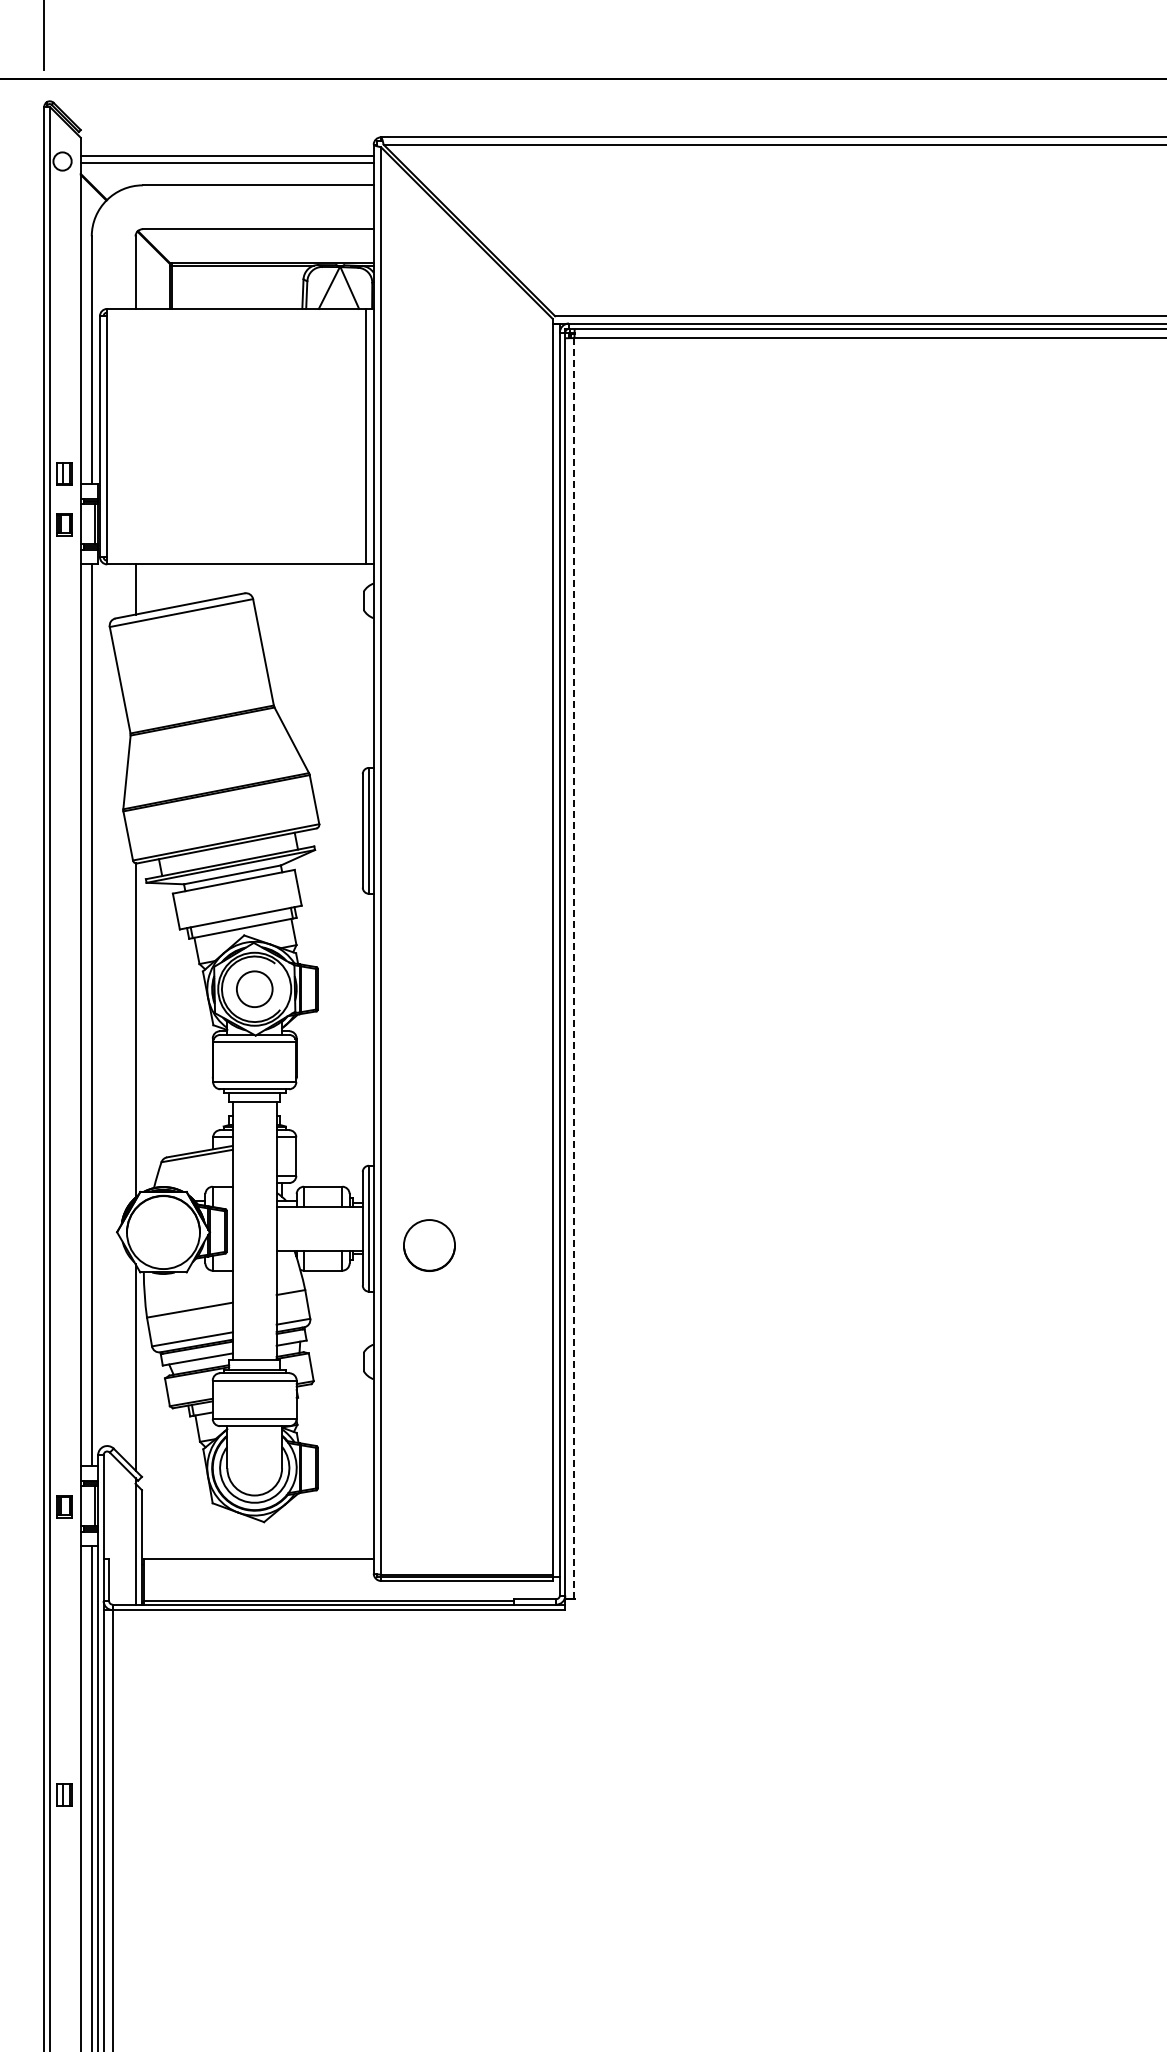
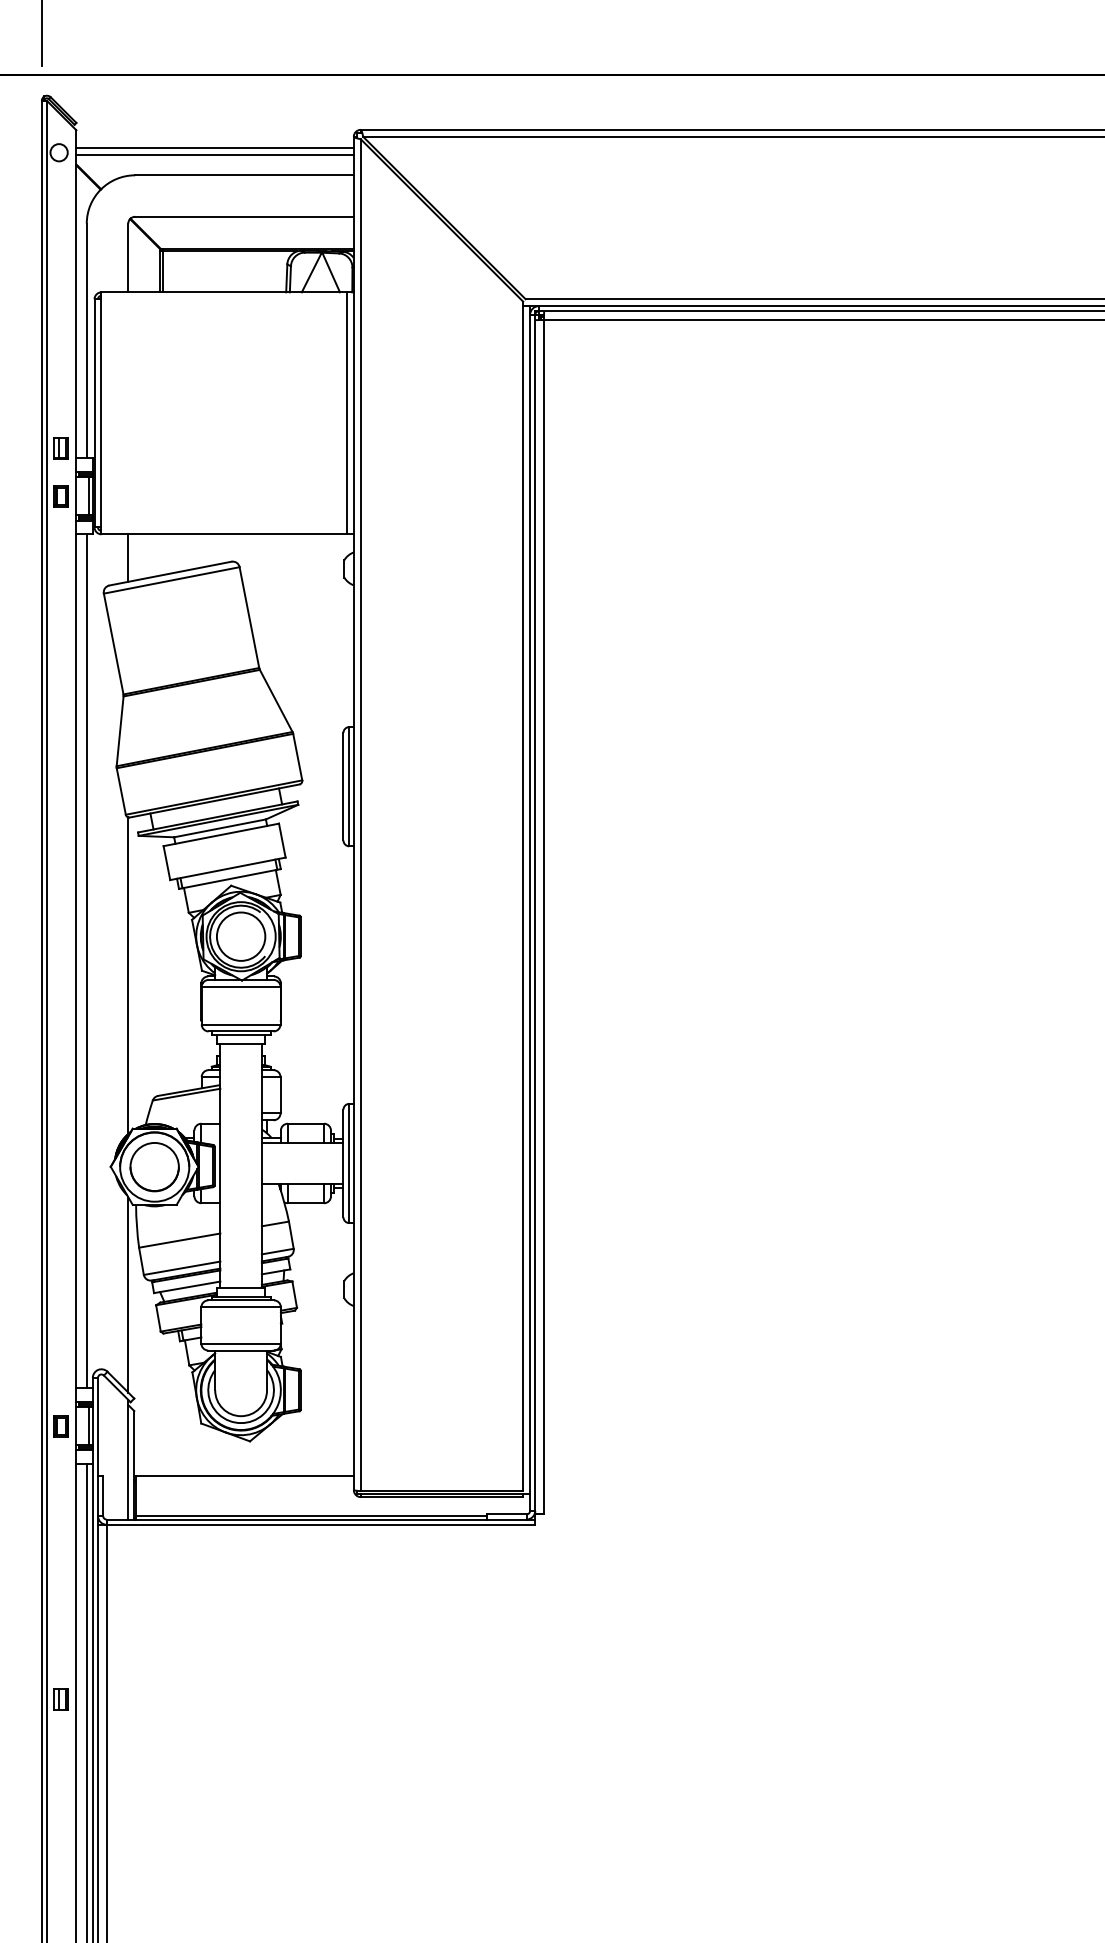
line: (574, 968) -> (543, 917), dashed -> solid
circle: (254, 988) -> (240, 935), size x1.43
part: (429, 1245) -> (154, 1167), moved

